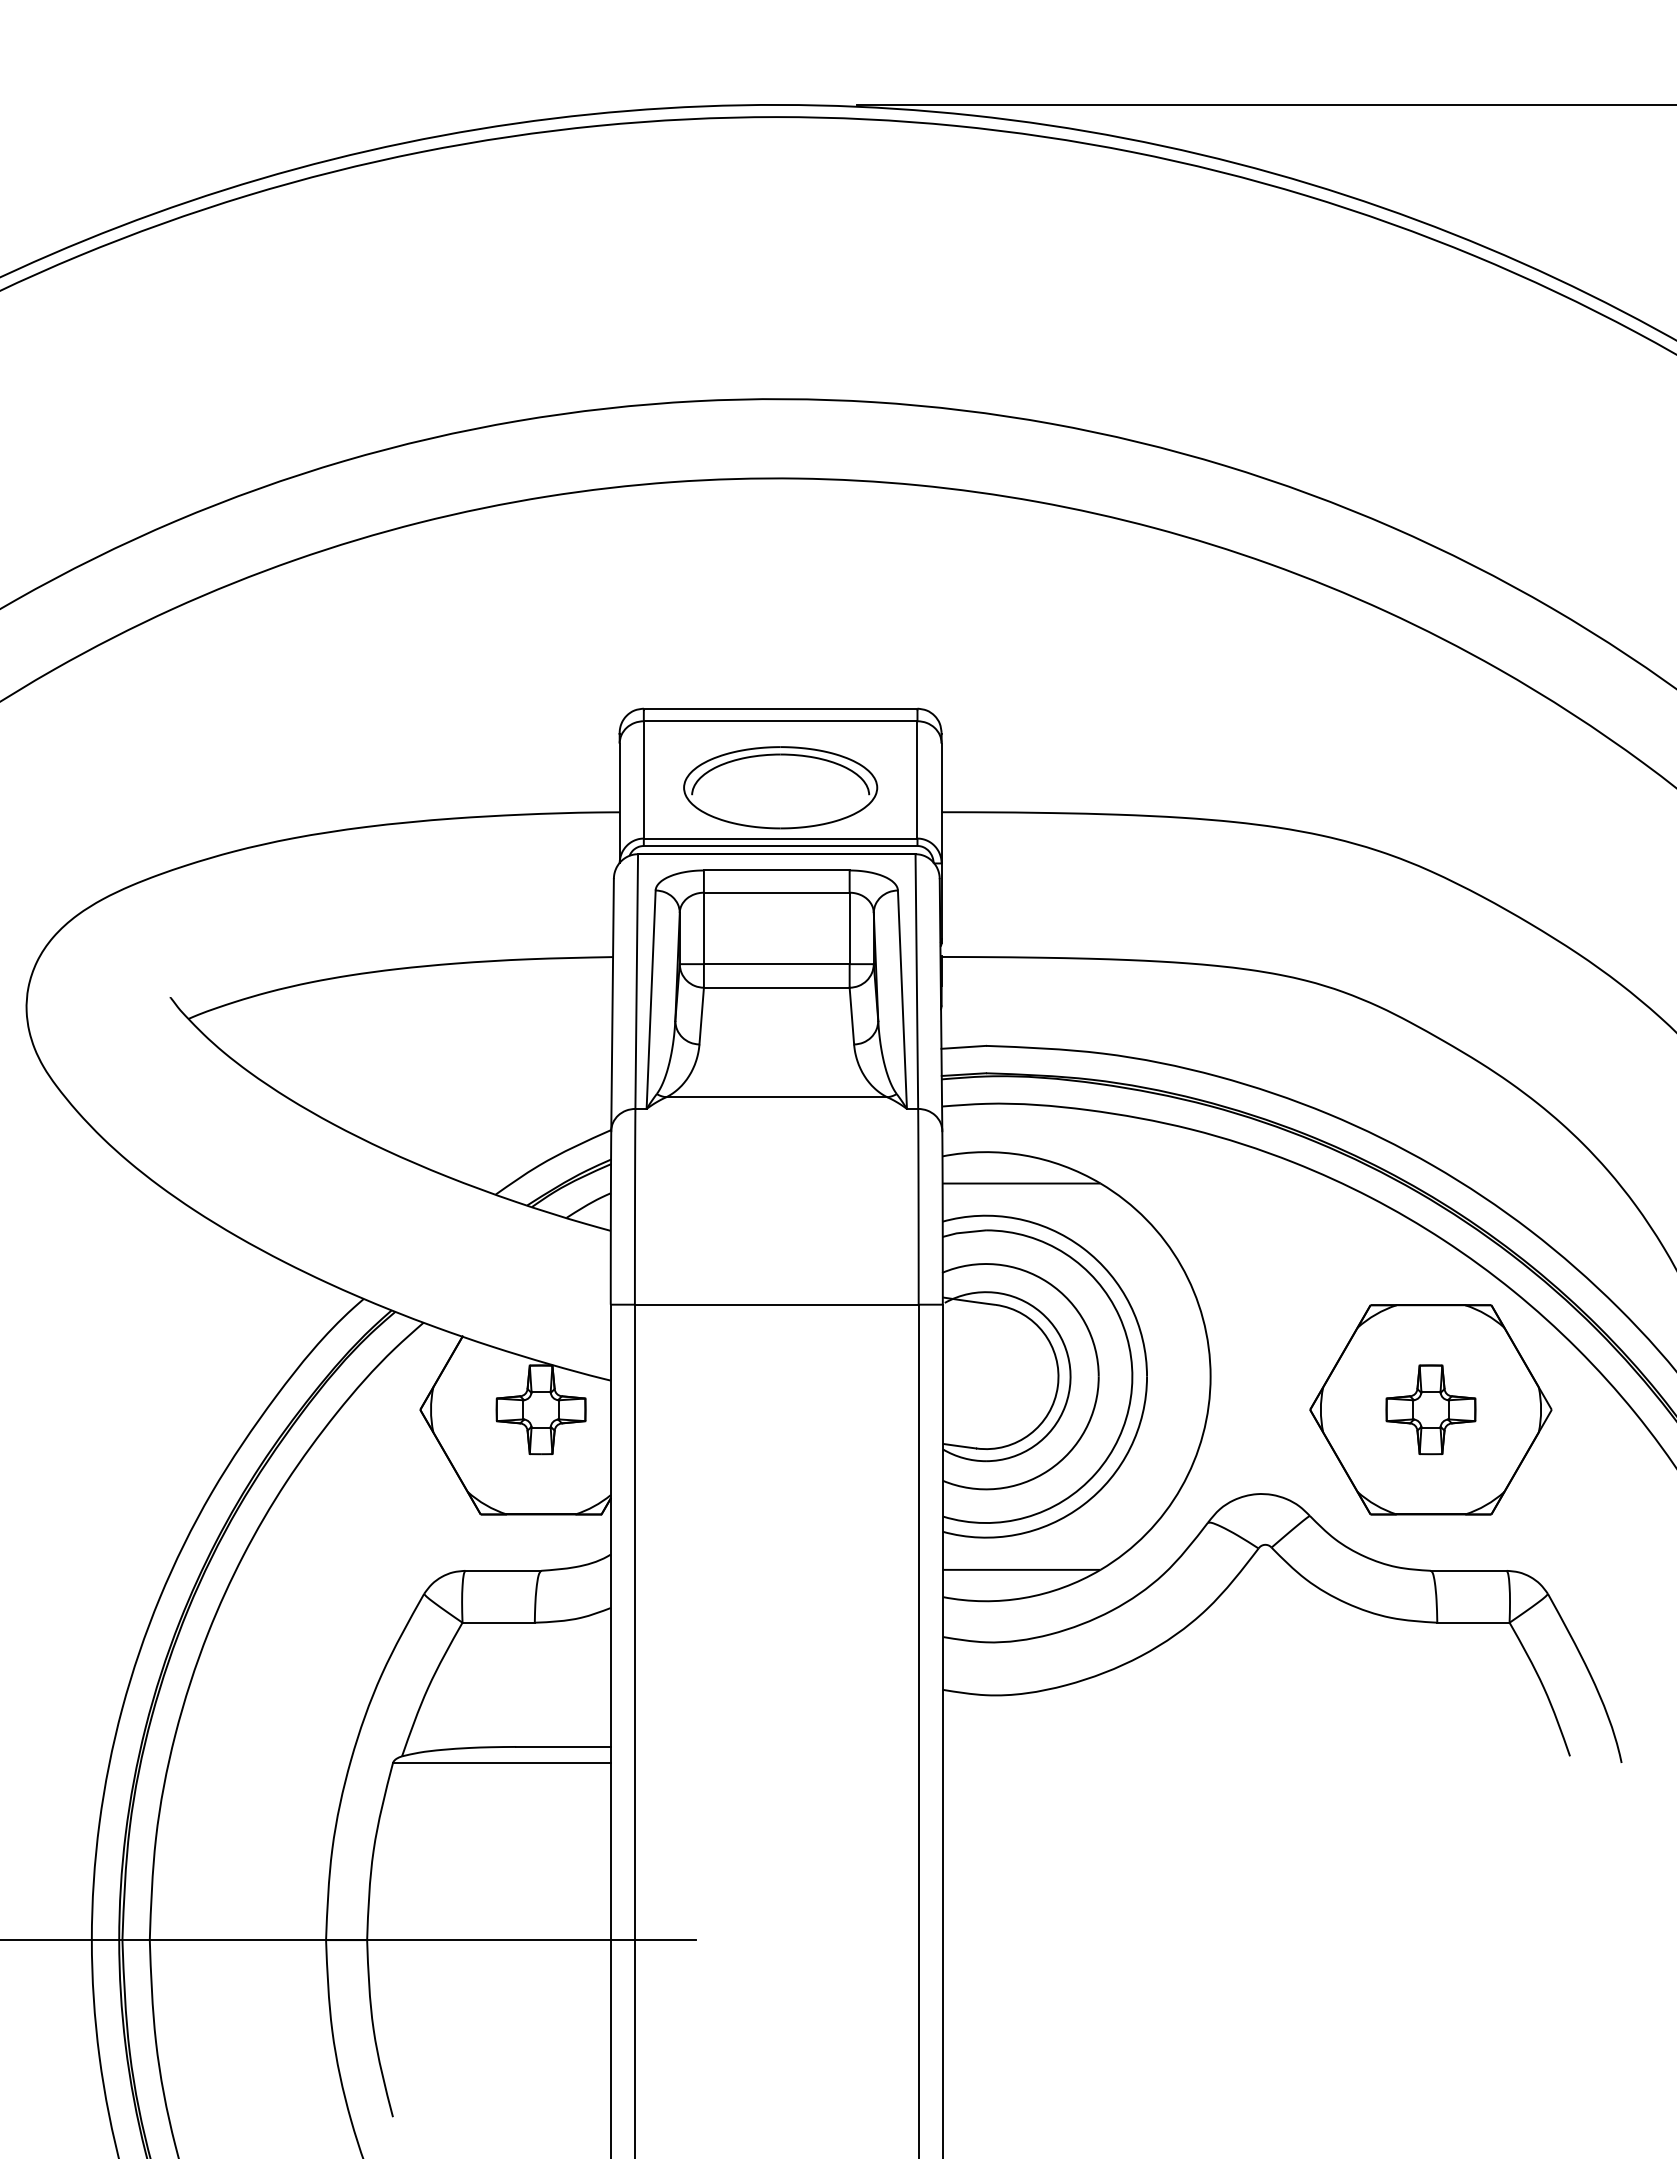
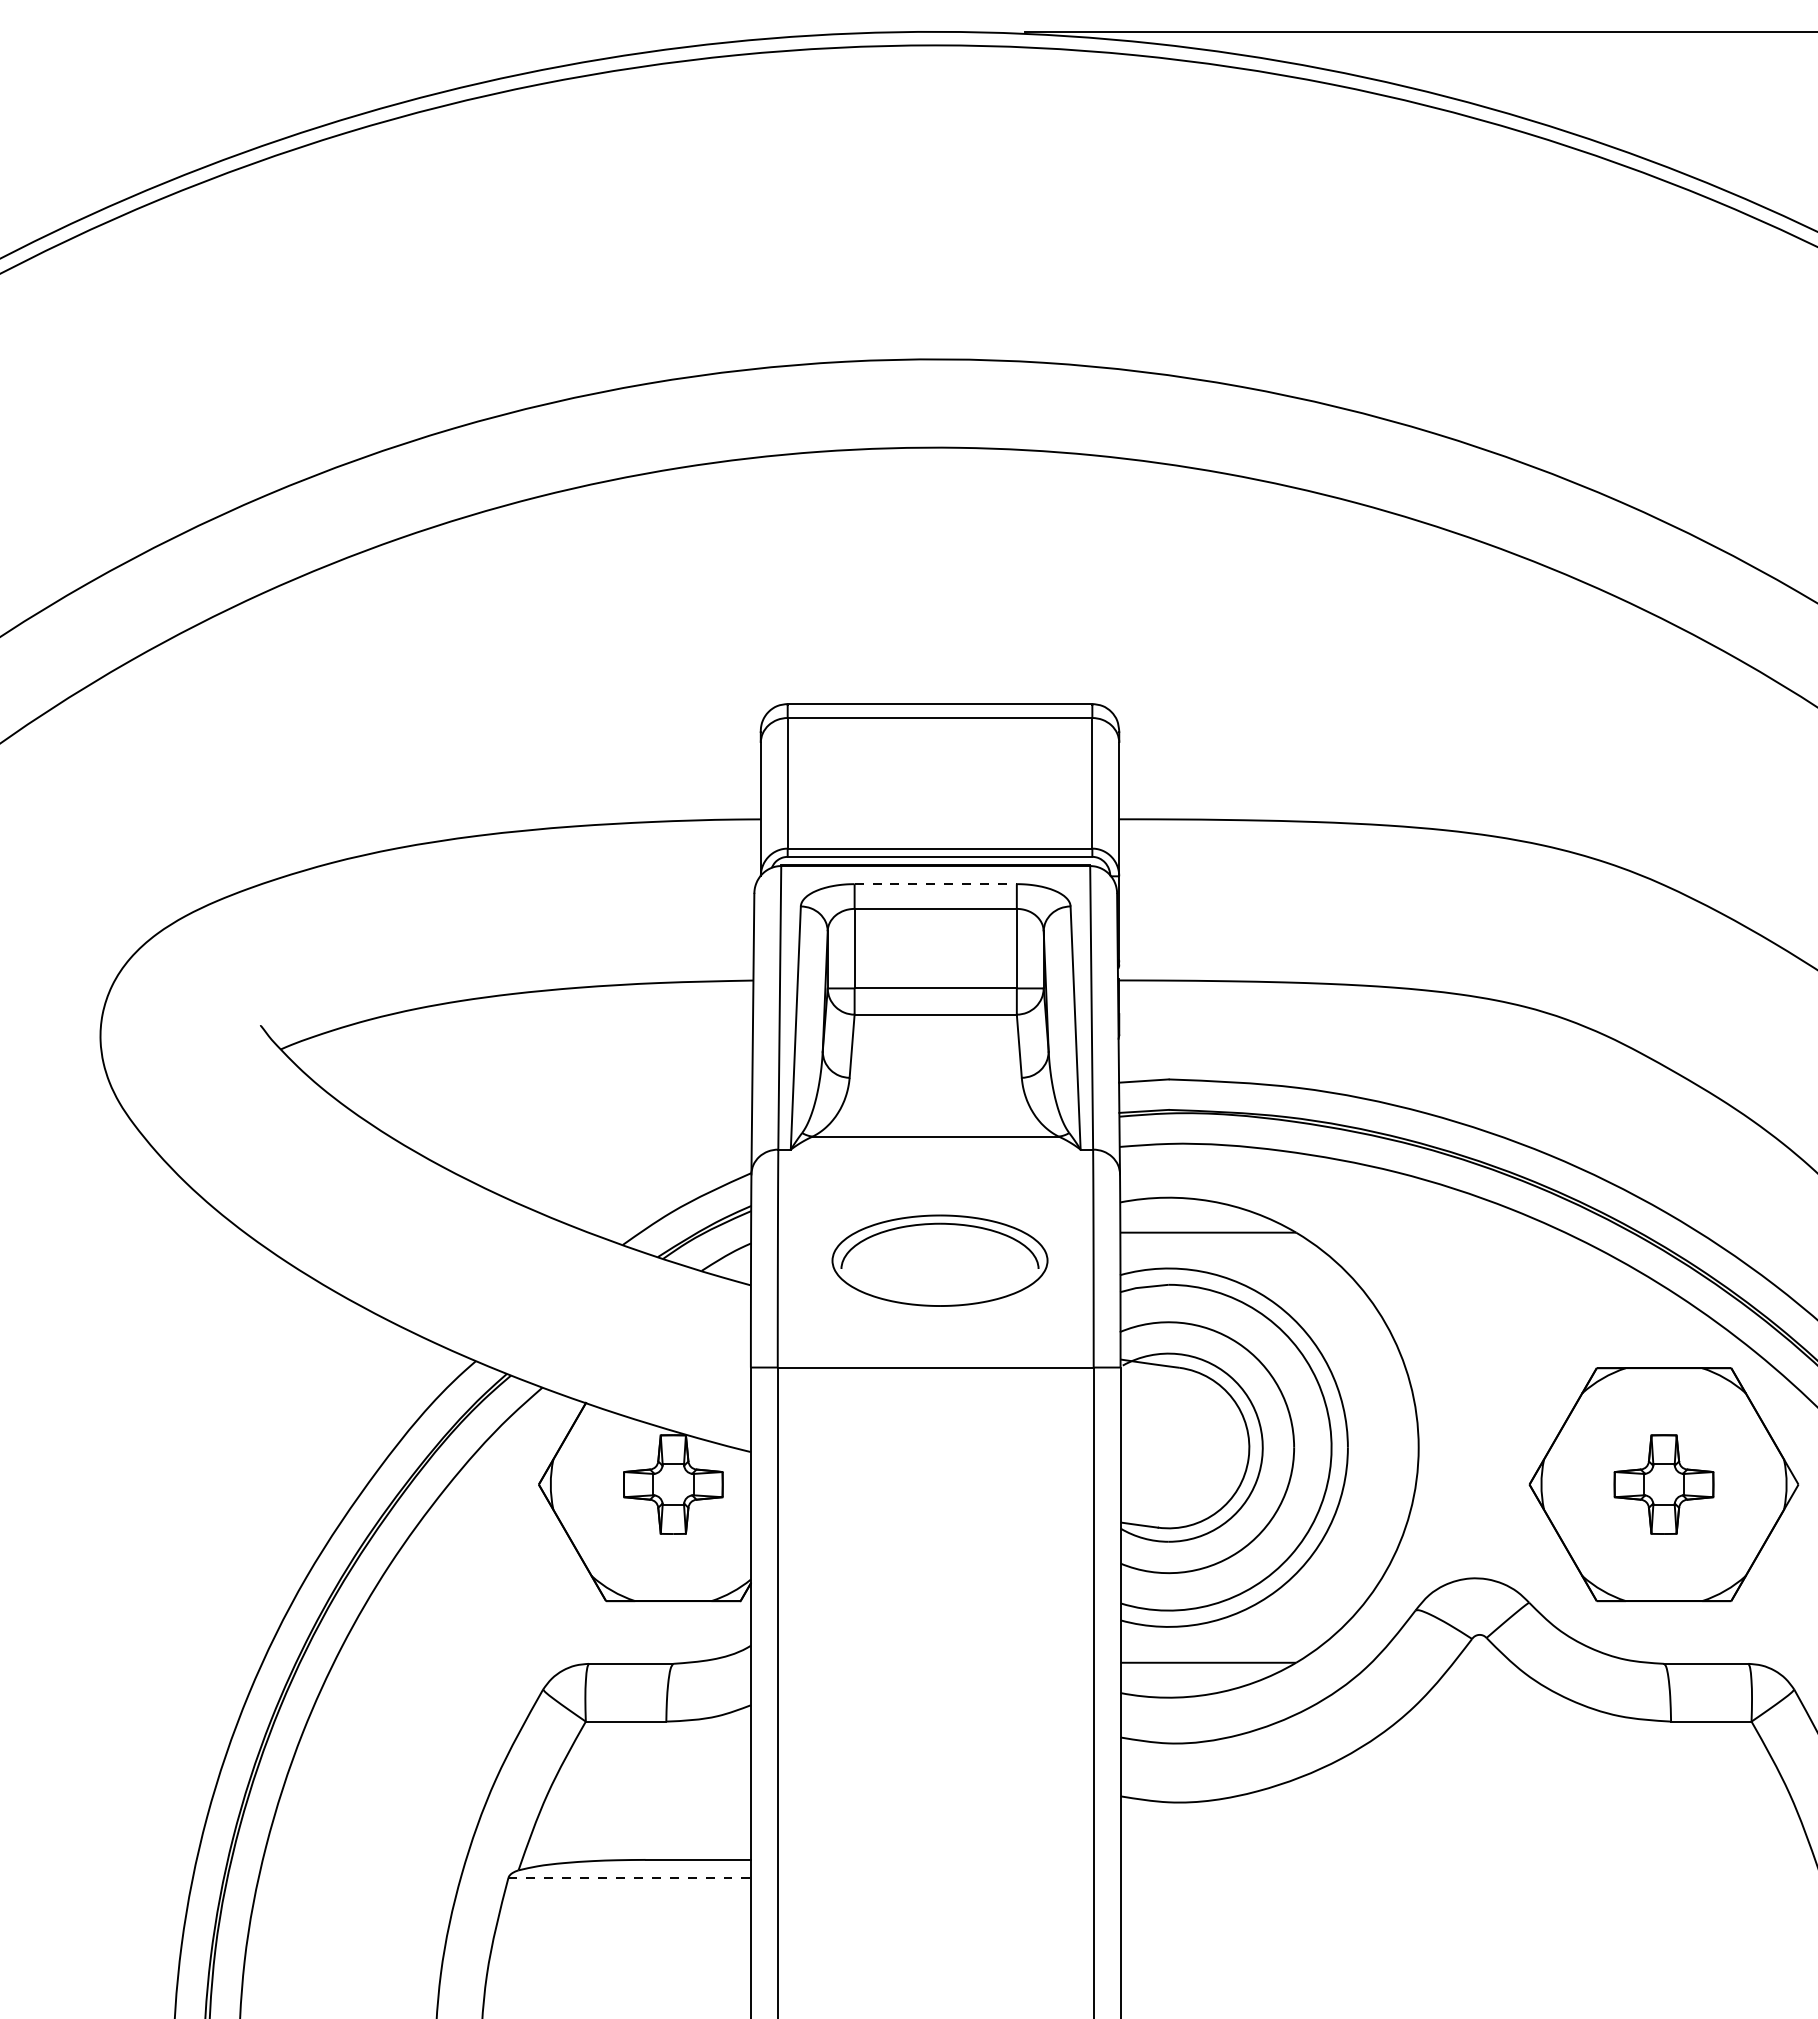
part: (780, 787) -> (939, 1260), moved
line: (776, 870) -> (935, 884), solid -> dashed
line: (501, 1763) -> (629, 1878), solid -> dashed

